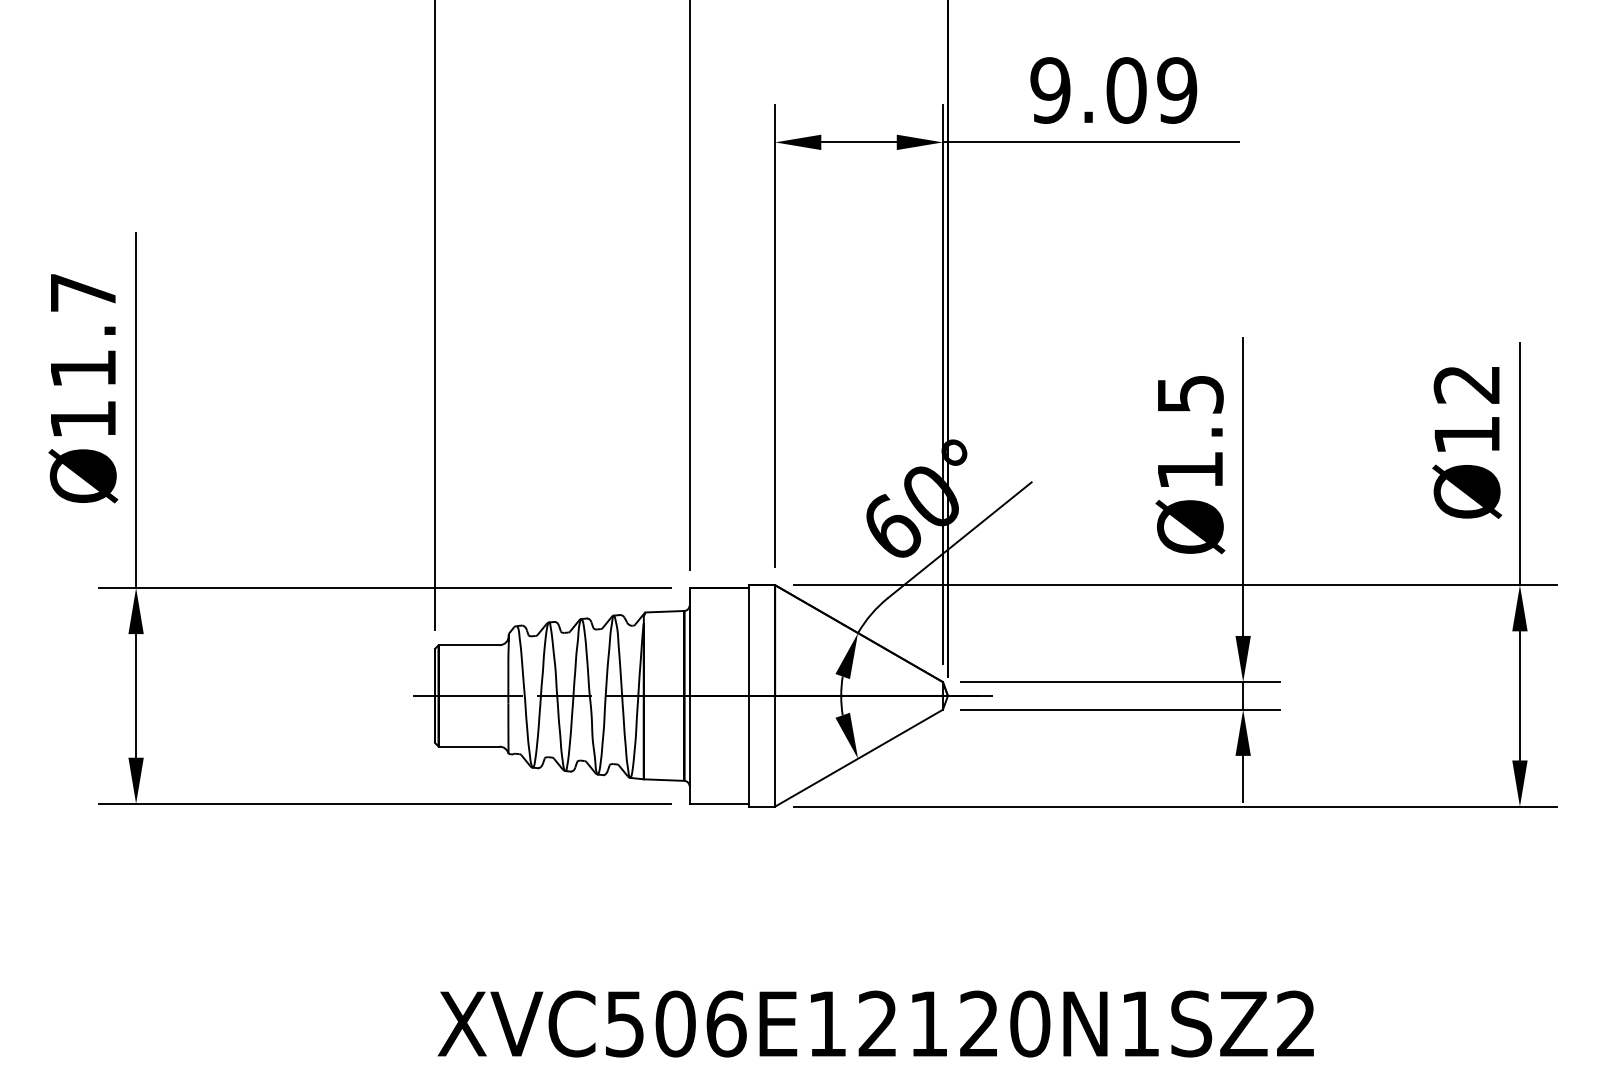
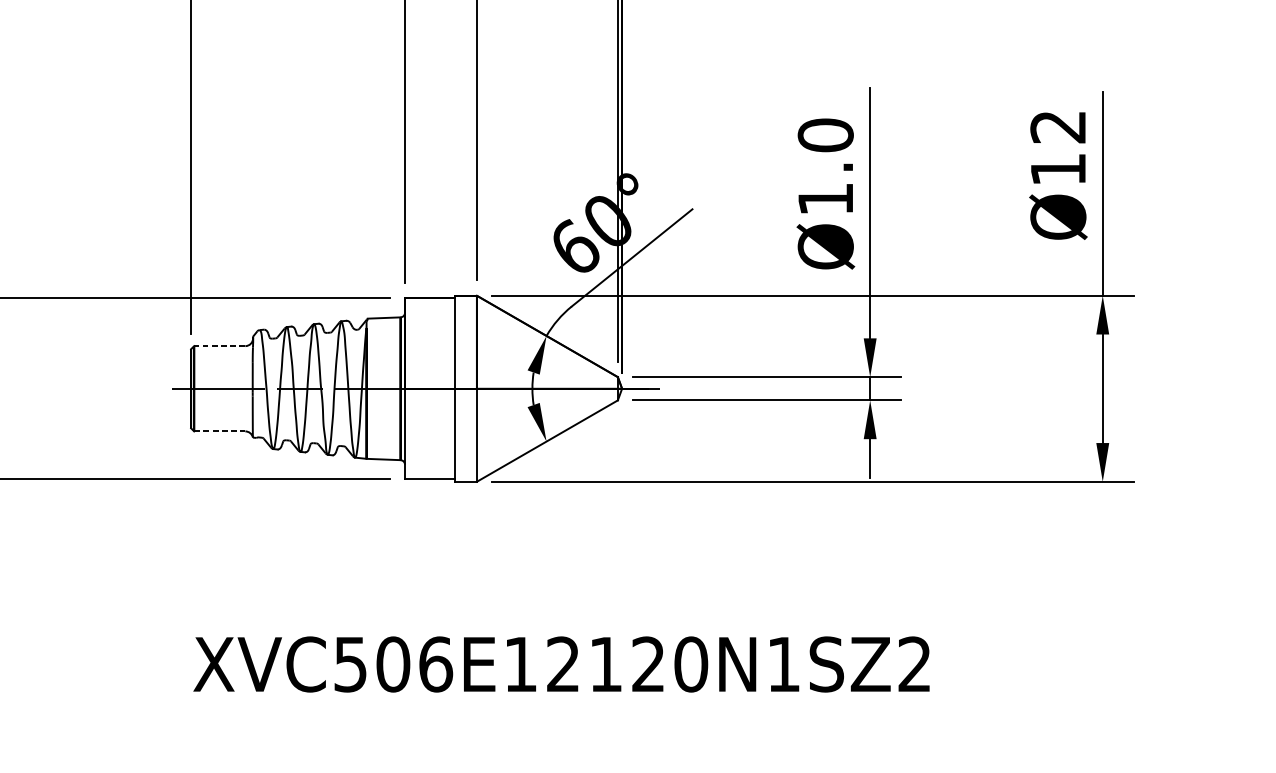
text: (1190, 394) -> (825, 135), Ø1.5 -> Ø1.0
line: (468, 645) -> (219, 346), solid -> dashed
line: (469, 746) -> (220, 431), solid -> dashed

